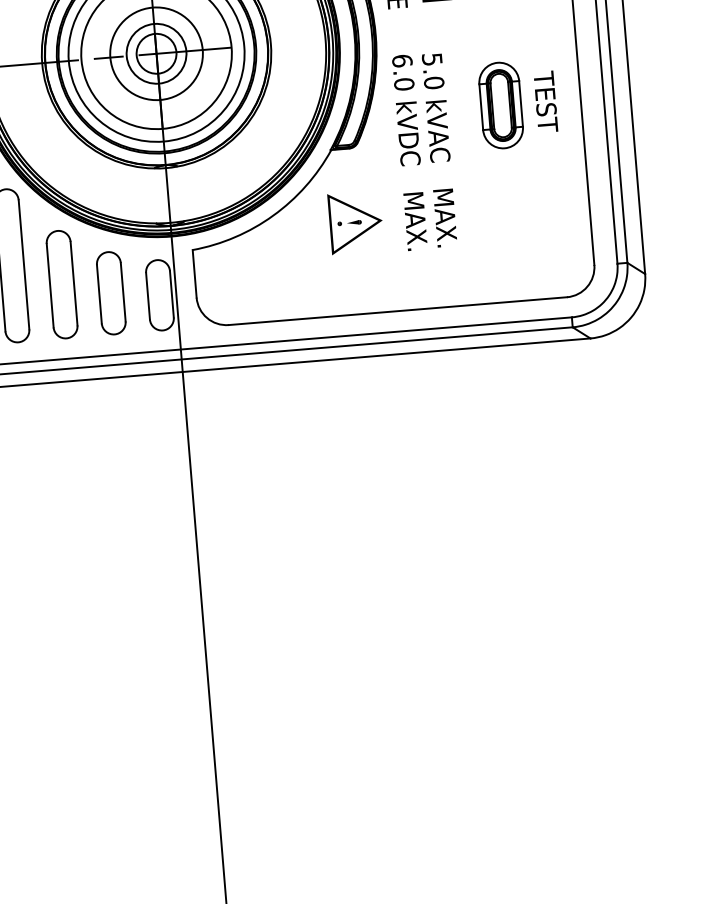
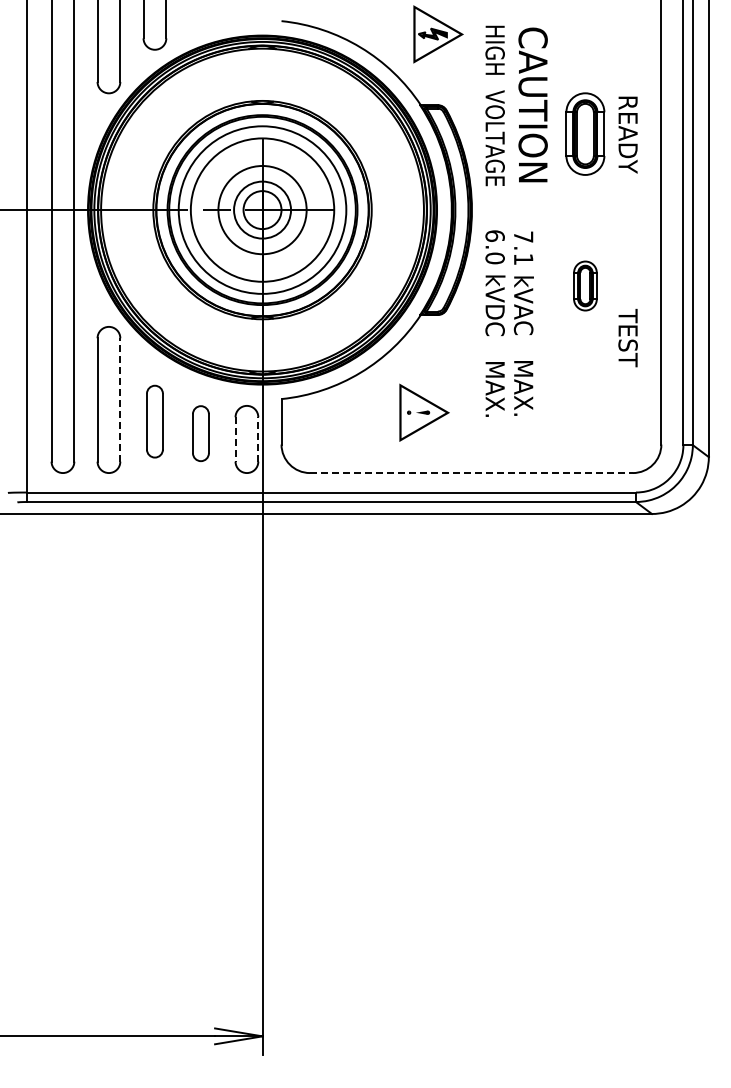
text: (433, 71) -> (523, 248), 5.0 -> 7.1
text: (545, 101) -> (627, 337), moved
part: (501, 104) -> (585, 285), size x0.6
part: (355, 222) -> (424, 412), moved
line: (24, 264) -> (120, 399), solid -> dashed
part: (61, 284) -> (154, 421), size x0.7
part: (110, 293) -> (200, 433), size x0.7
line: (171, 293) -> (258, 438), solid -> dashed
line: (148, 296) -> (235, 439), solid -> dashed
line: (398, 311) -> (471, 473), solid -> dashed

